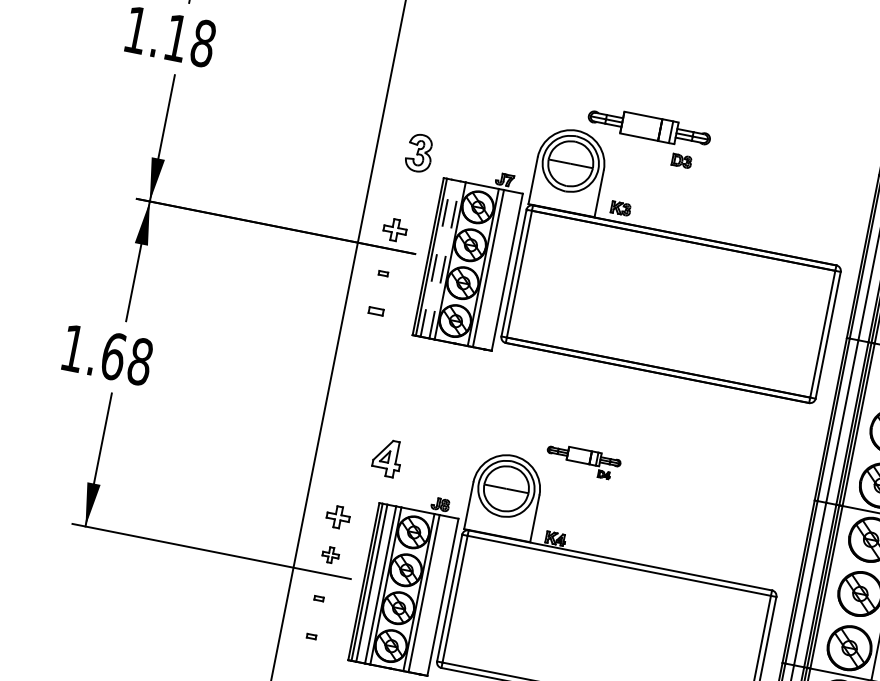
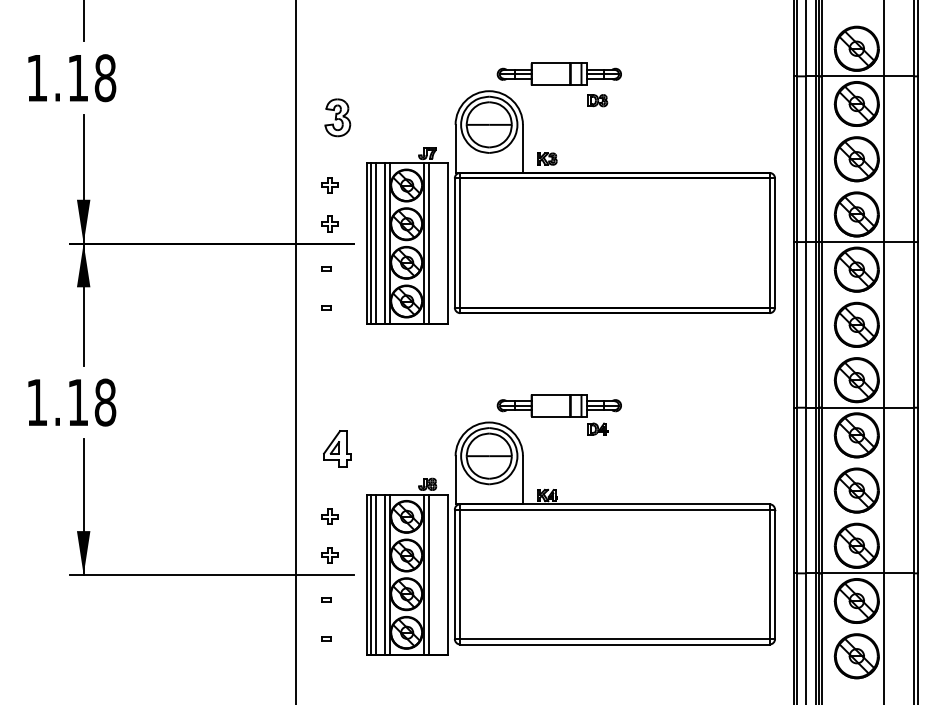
part: (419, 152) -> (337, 117), moved
part: (402, 192) -> (329, 185), added
part: (394, 229) -> (329, 223), size x0.71
line: (436, 258) -> (375, 243), dashed -> solid
line: (444, 259) -> (384, 243), dashed -> solid
part: (375, 311) -> (326, 307), size x0.62
text: (113, 356) -> (78, 402), 1.68 -> 1.18
part: (387, 457) -> (337, 448), moved
part: (582, 461) -> (558, 414), size x1.67
part: (337, 516) -> (329, 516), size x0.71

